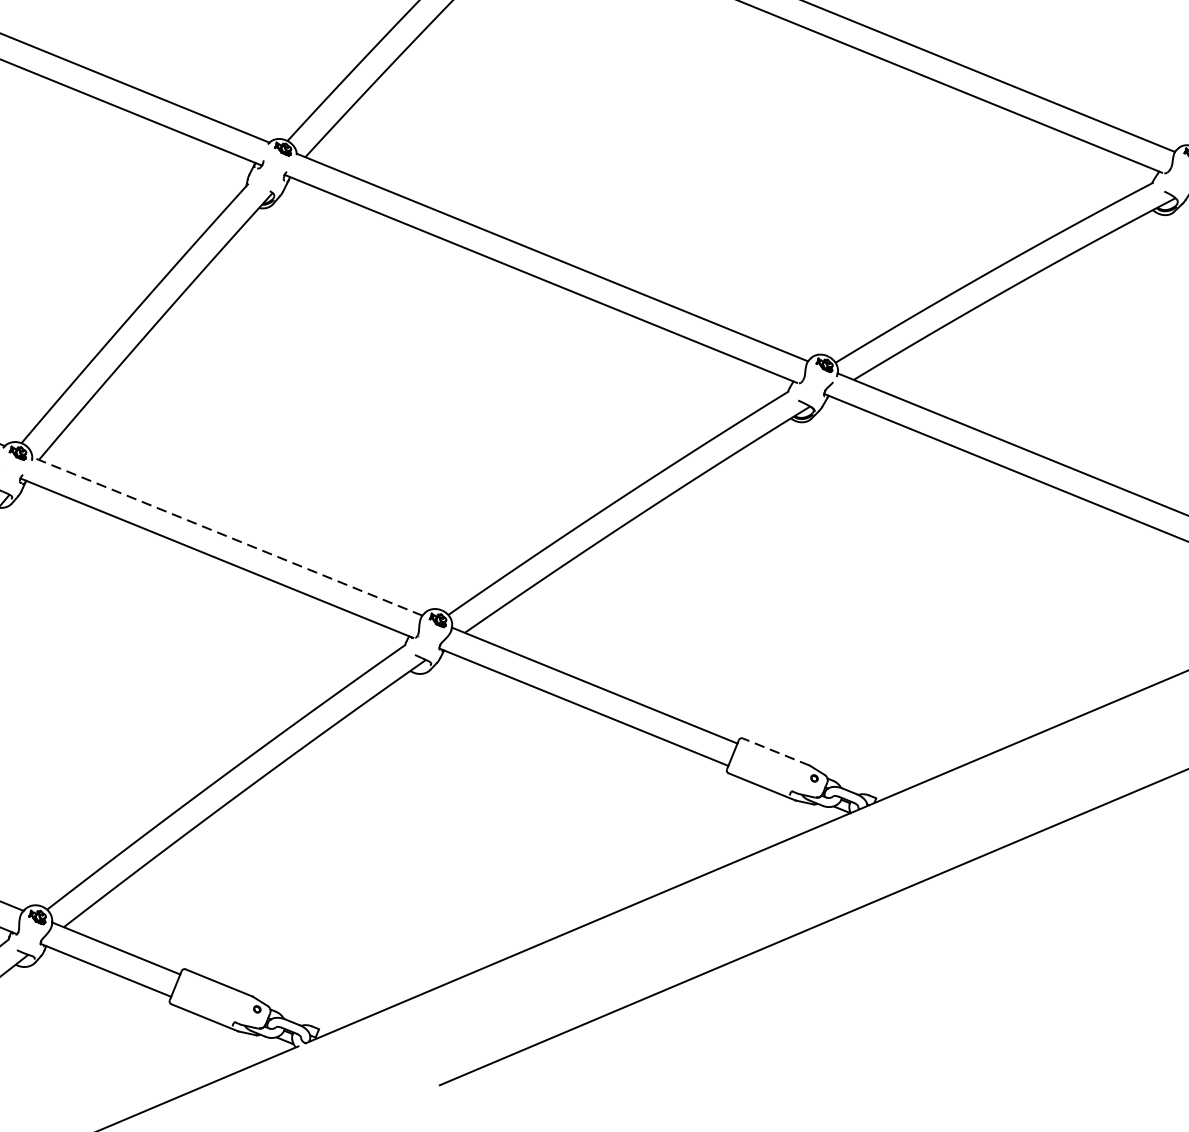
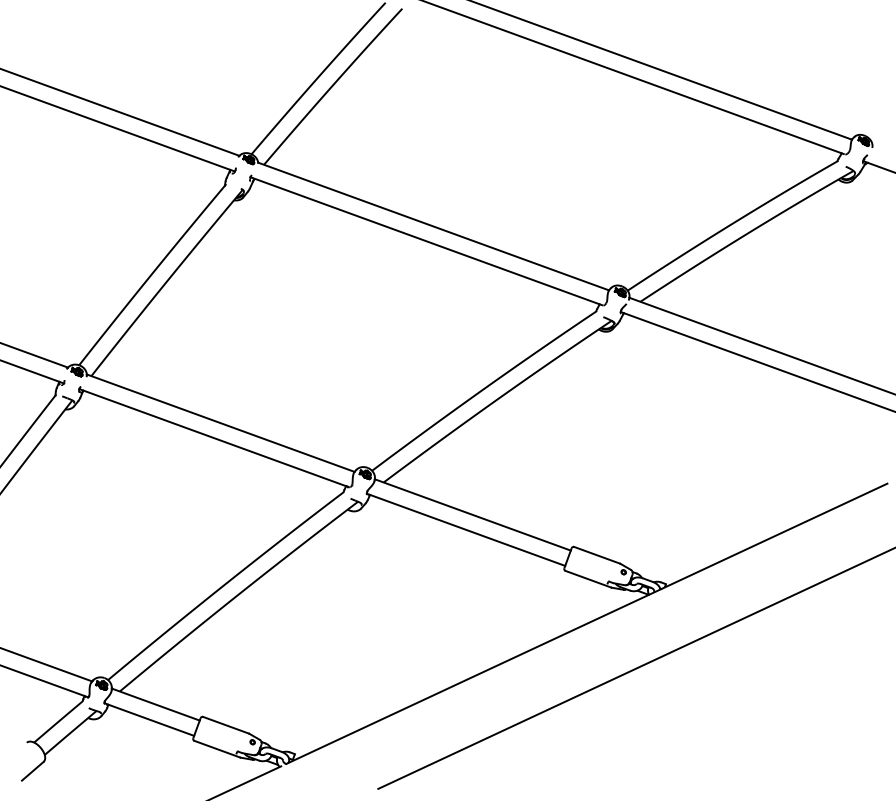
line: (227, 536) -> (220, 423), dashed -> solid
line: (775, 752) -> (596, 555), dashed -> solid

